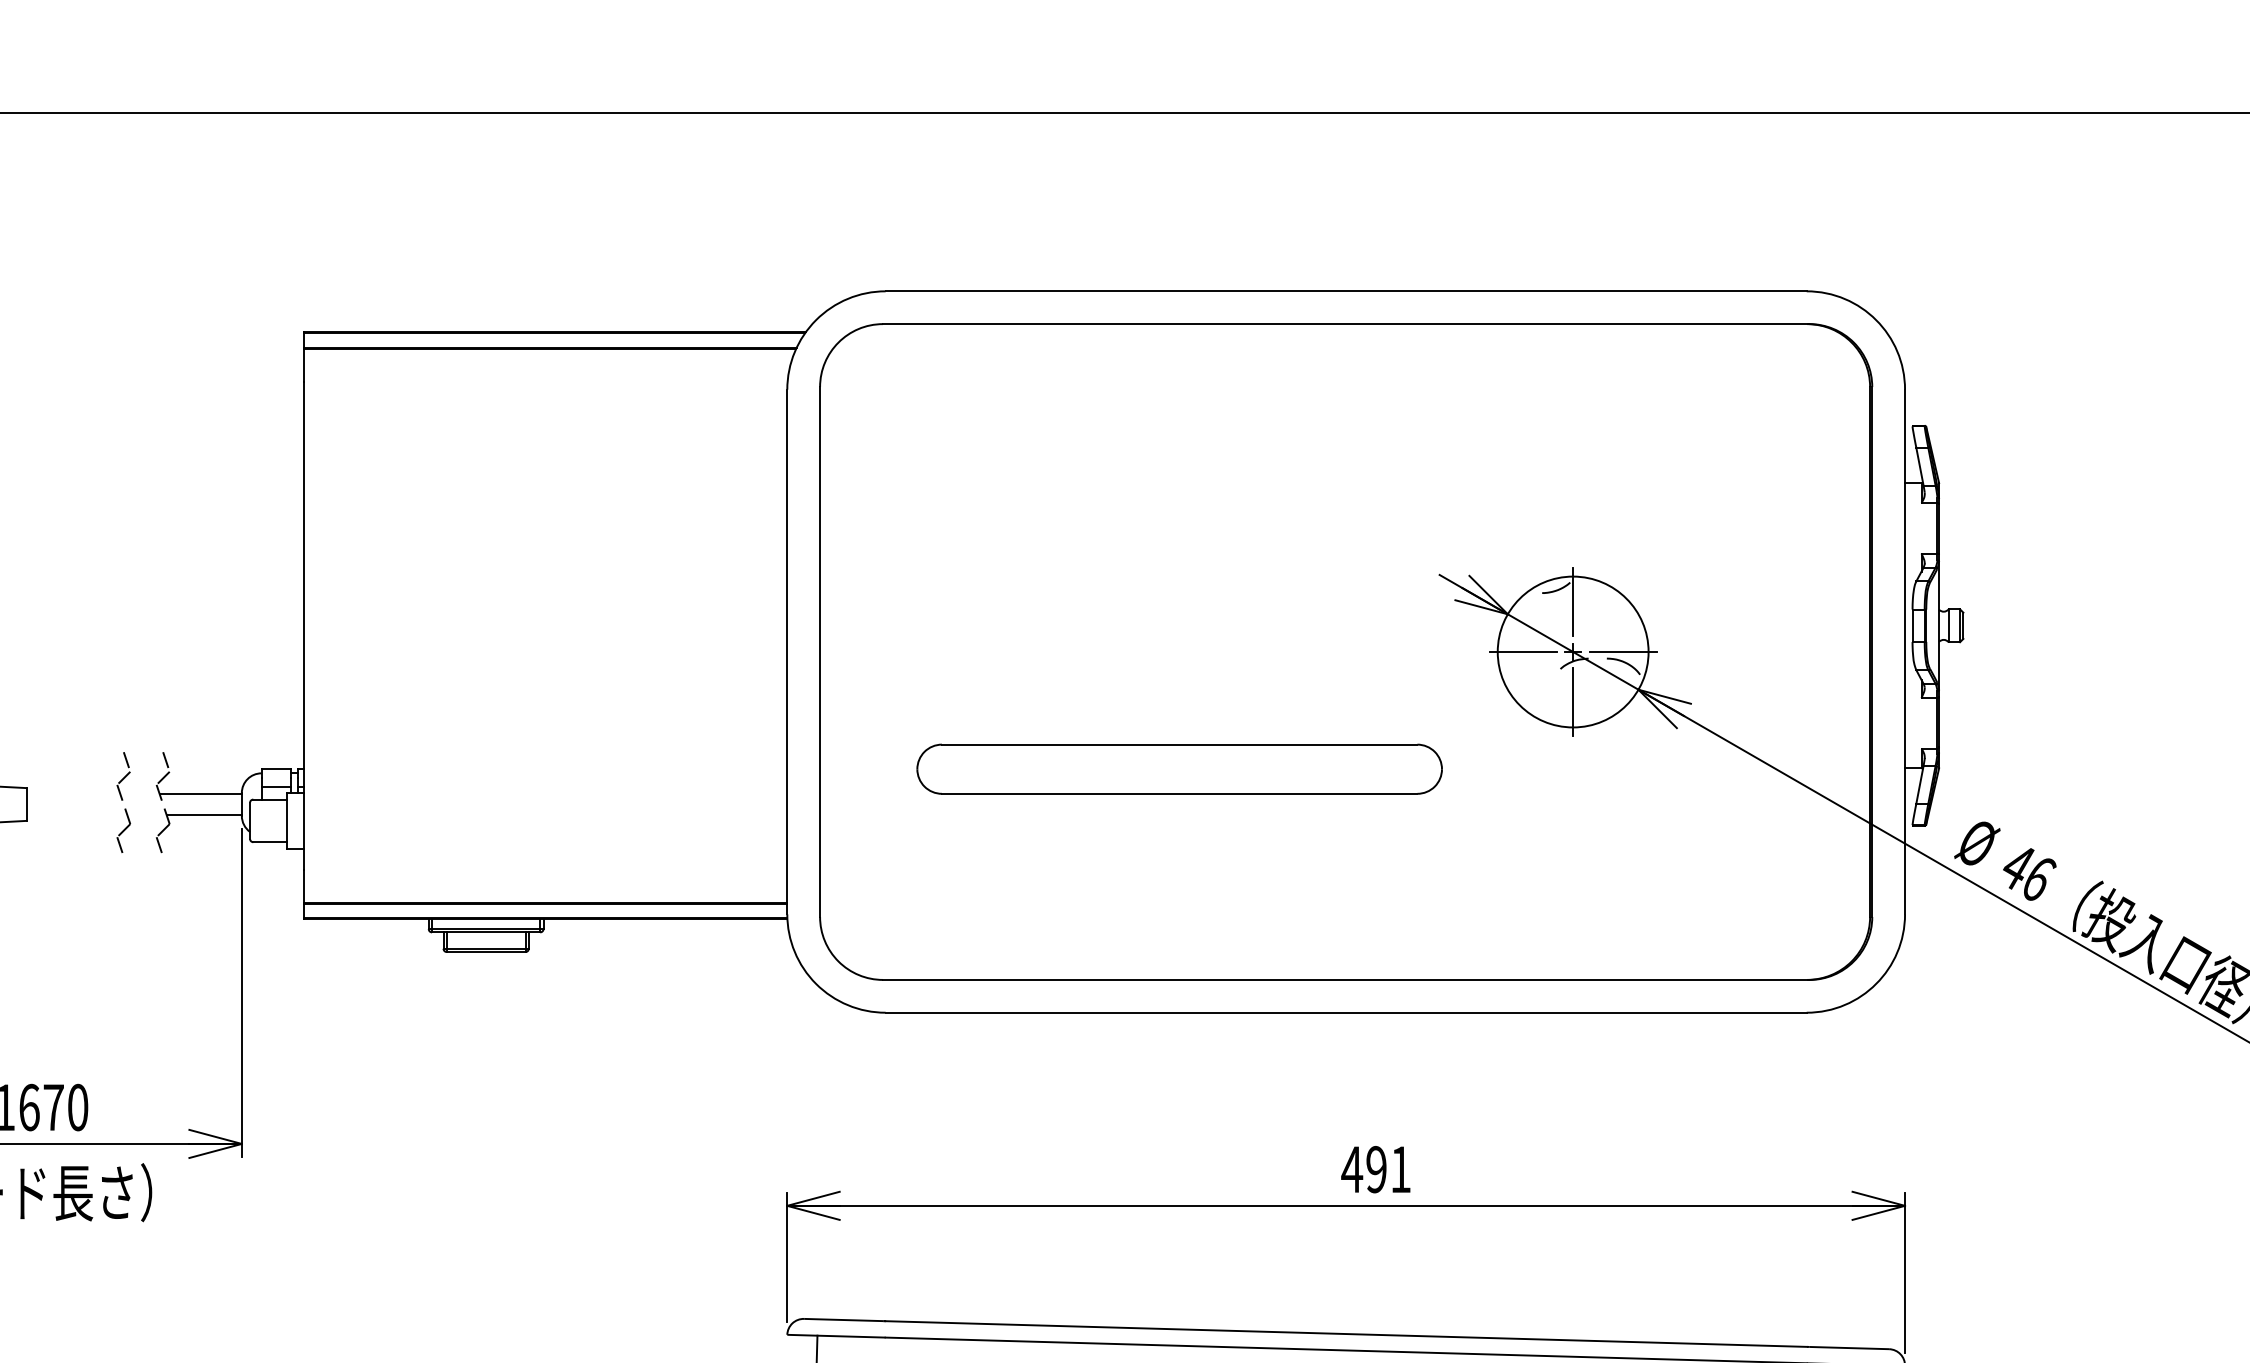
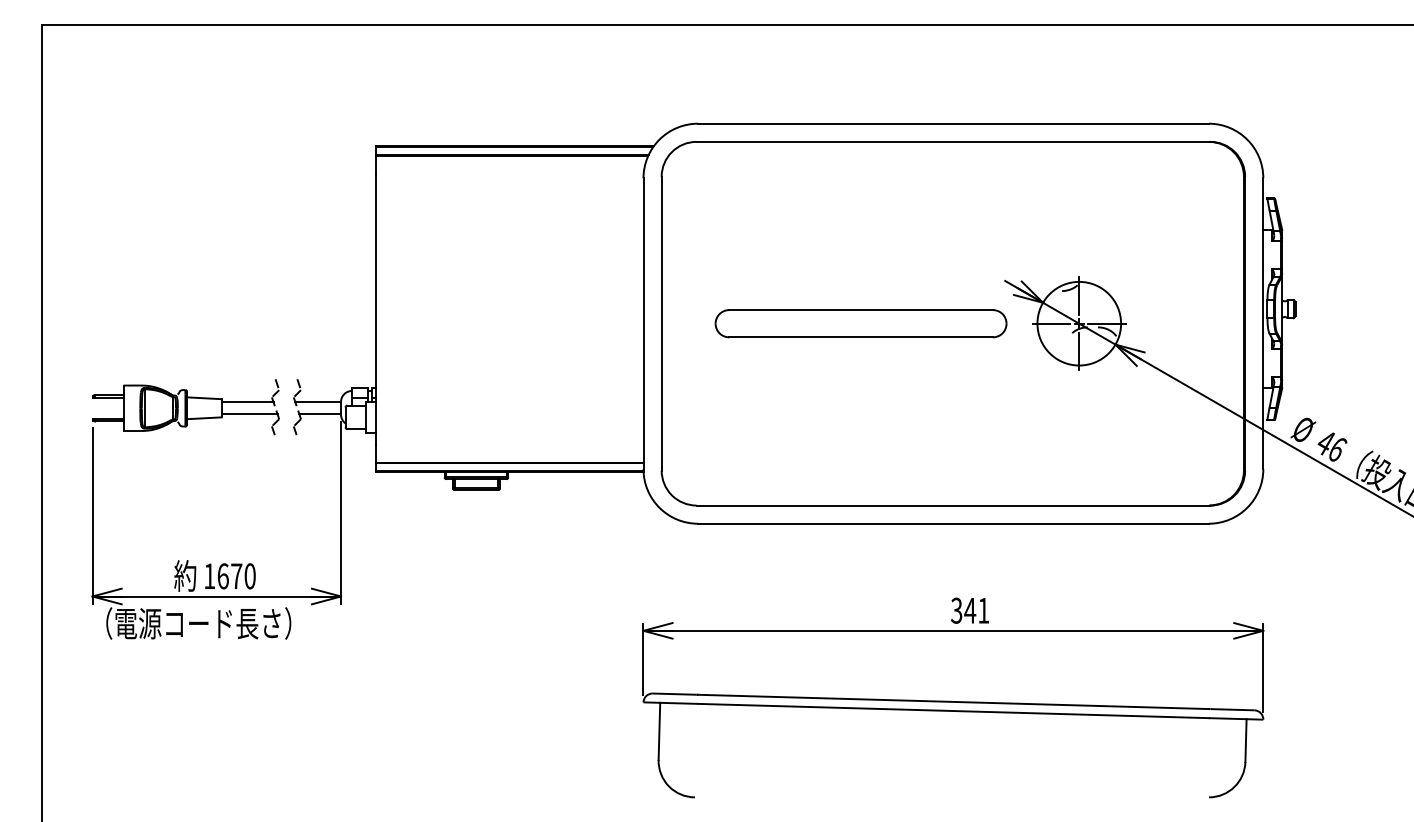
part: (1178, 768) -> (860, 323), moved
line: (73, 794) -> (247, 402), added
line: (76, 815) -> (249, 414), added
text: (1364, 1169) -> (963, 610), 491 -> 341

